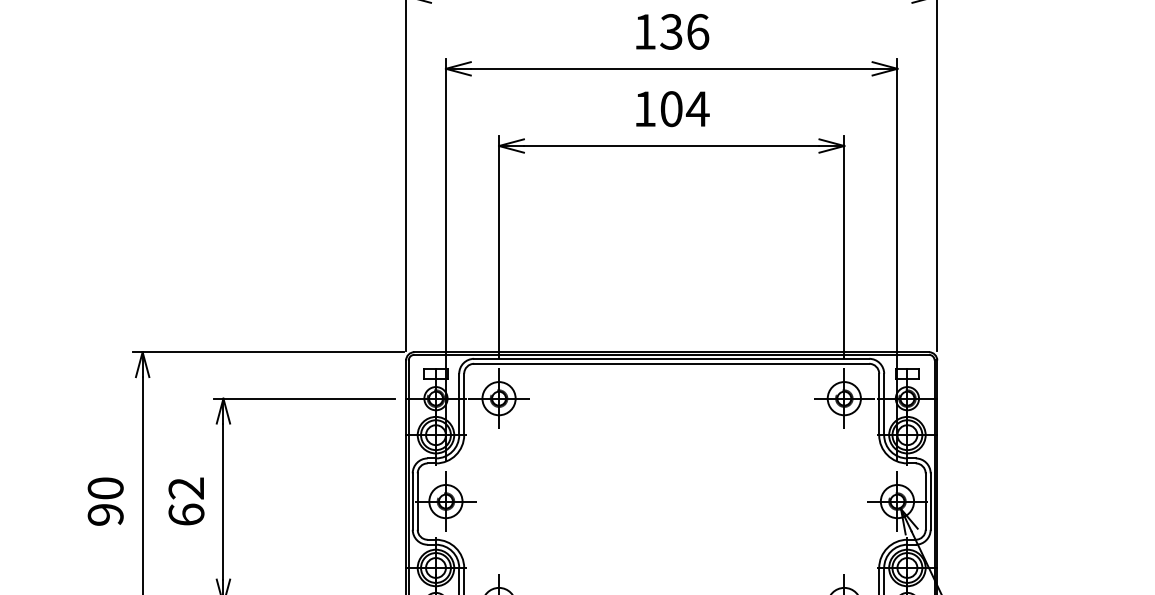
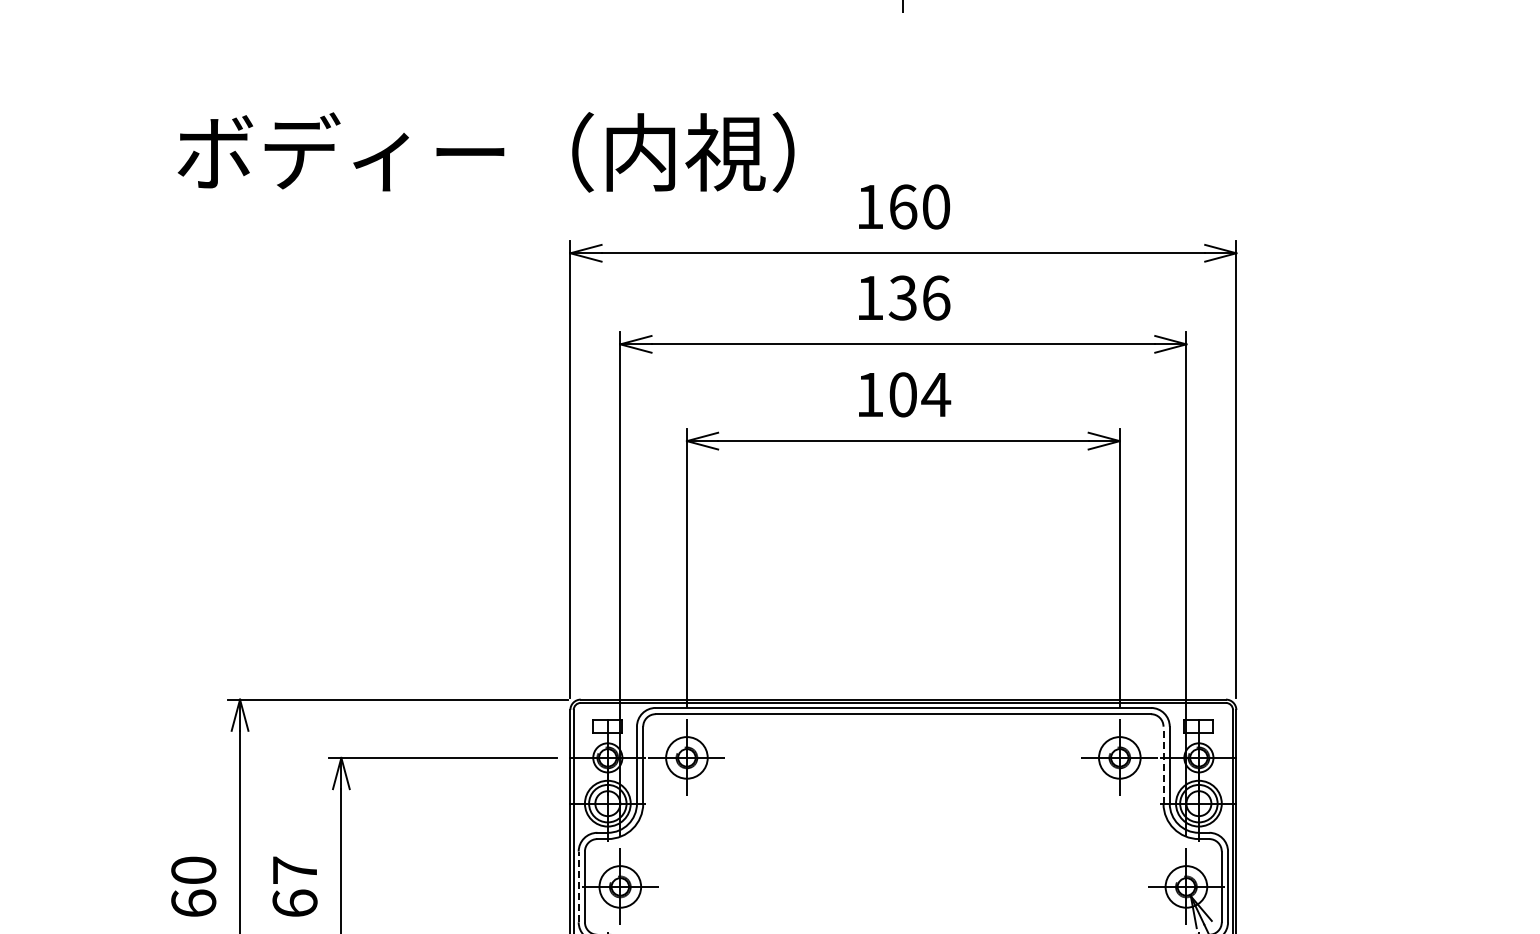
line: (879, 404) -> (1163, 765), solid -> dashed
text: (186, 488) -> (294, 870), 62 -> 67
line: (412, 501) -> (578, 886), solid -> dashed
text: (105, 514) -> (193, 903), 90 -> 60

